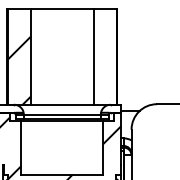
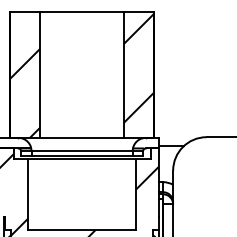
hatch: (105, 51) -> (138, 67), added

